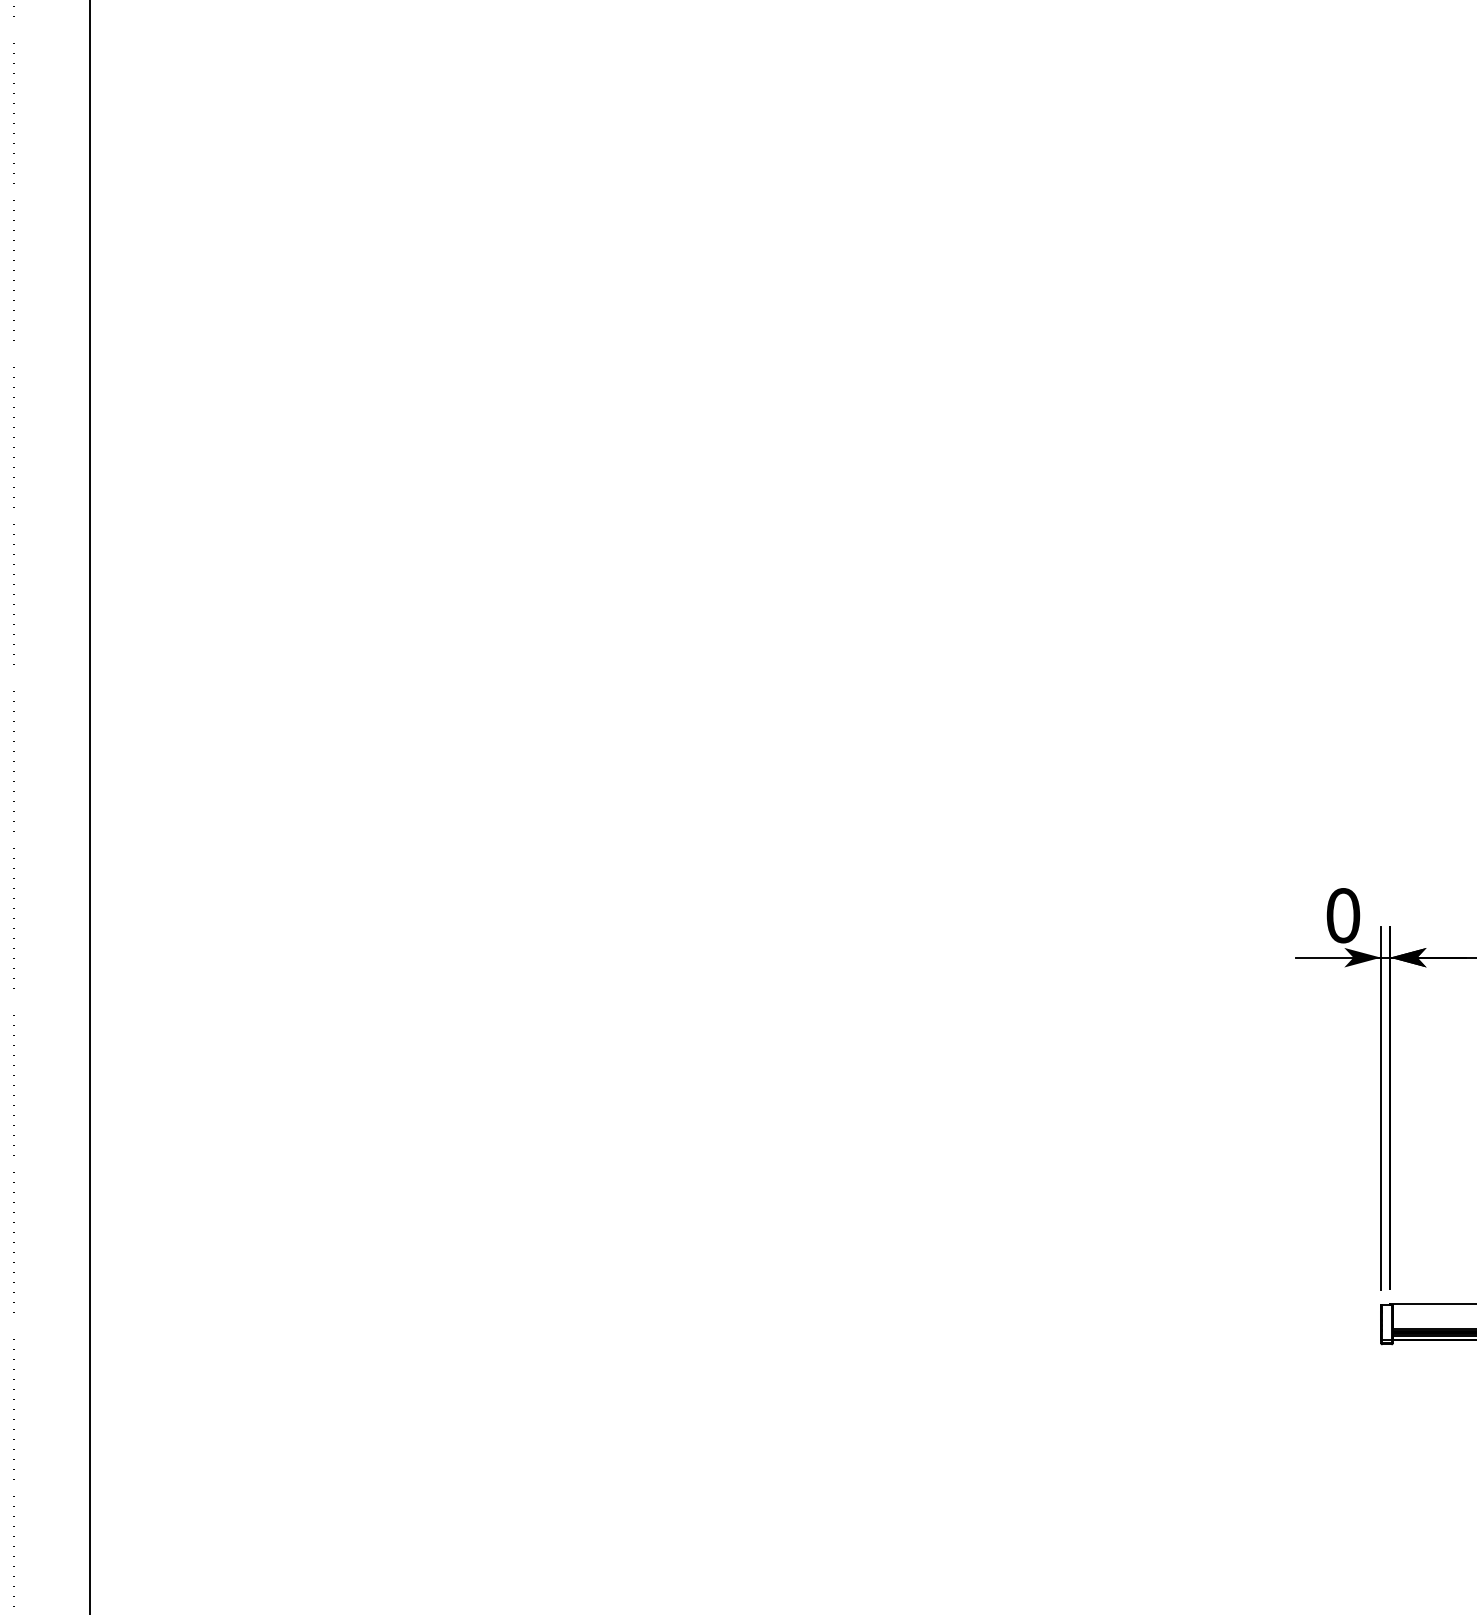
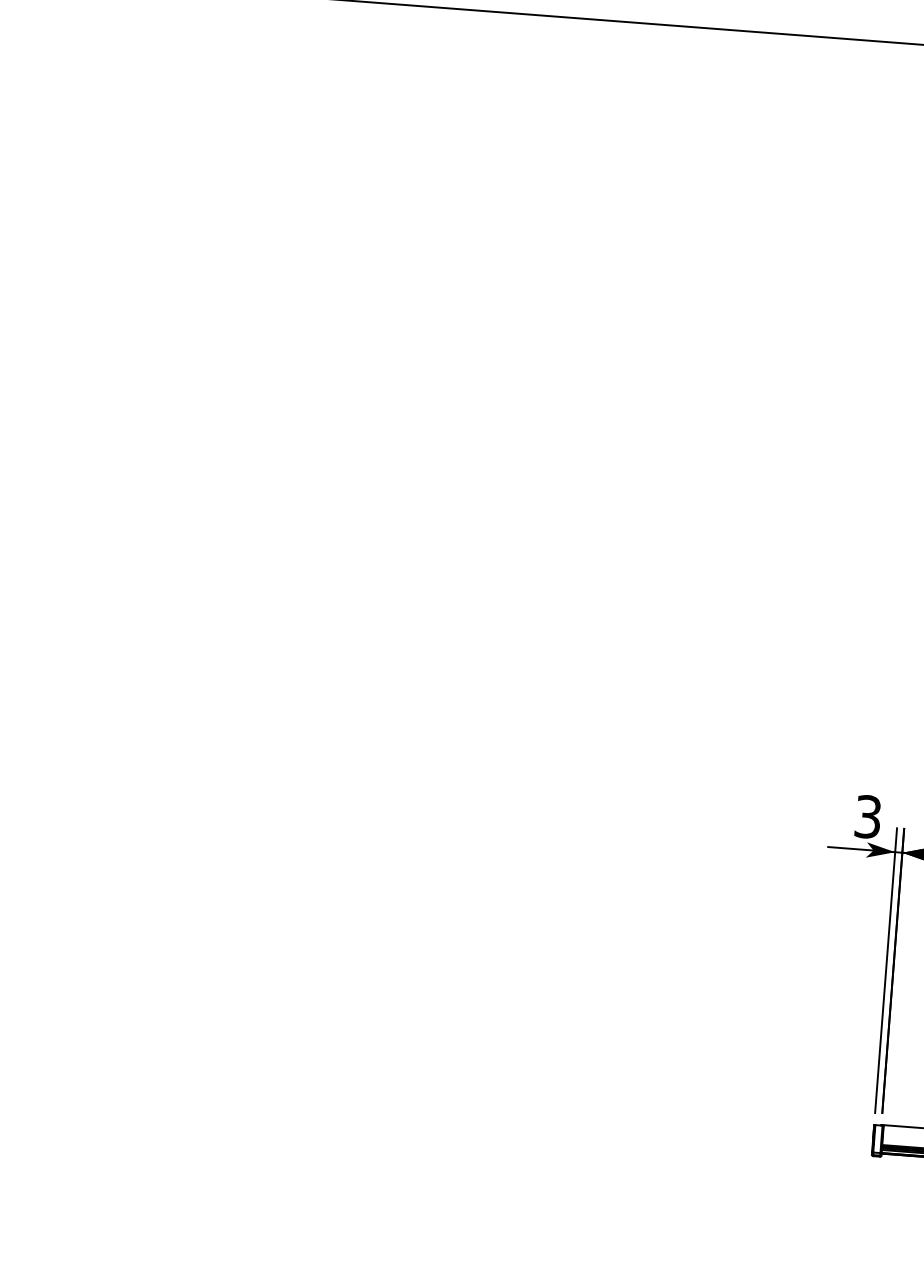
text: (1343, 915) -> (868, 816), 0 -> 3

